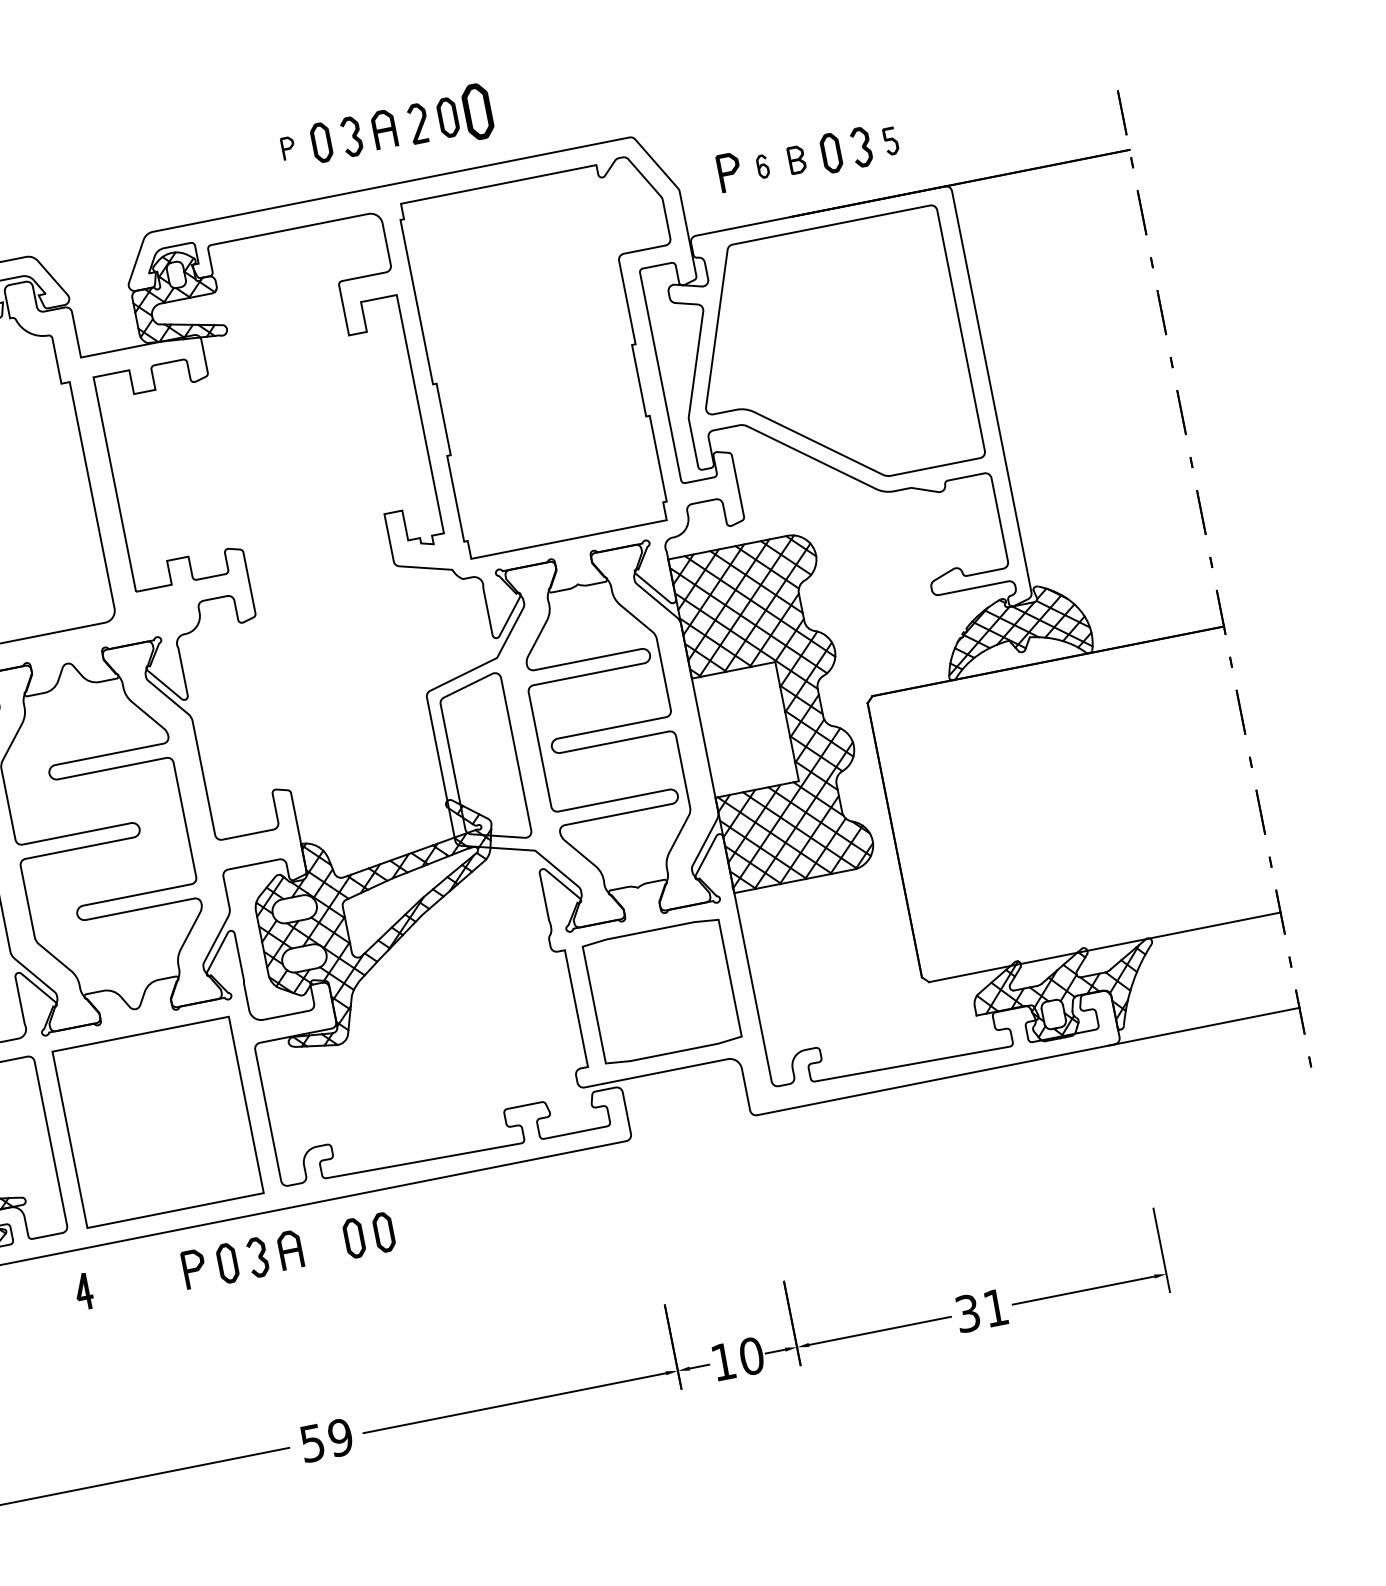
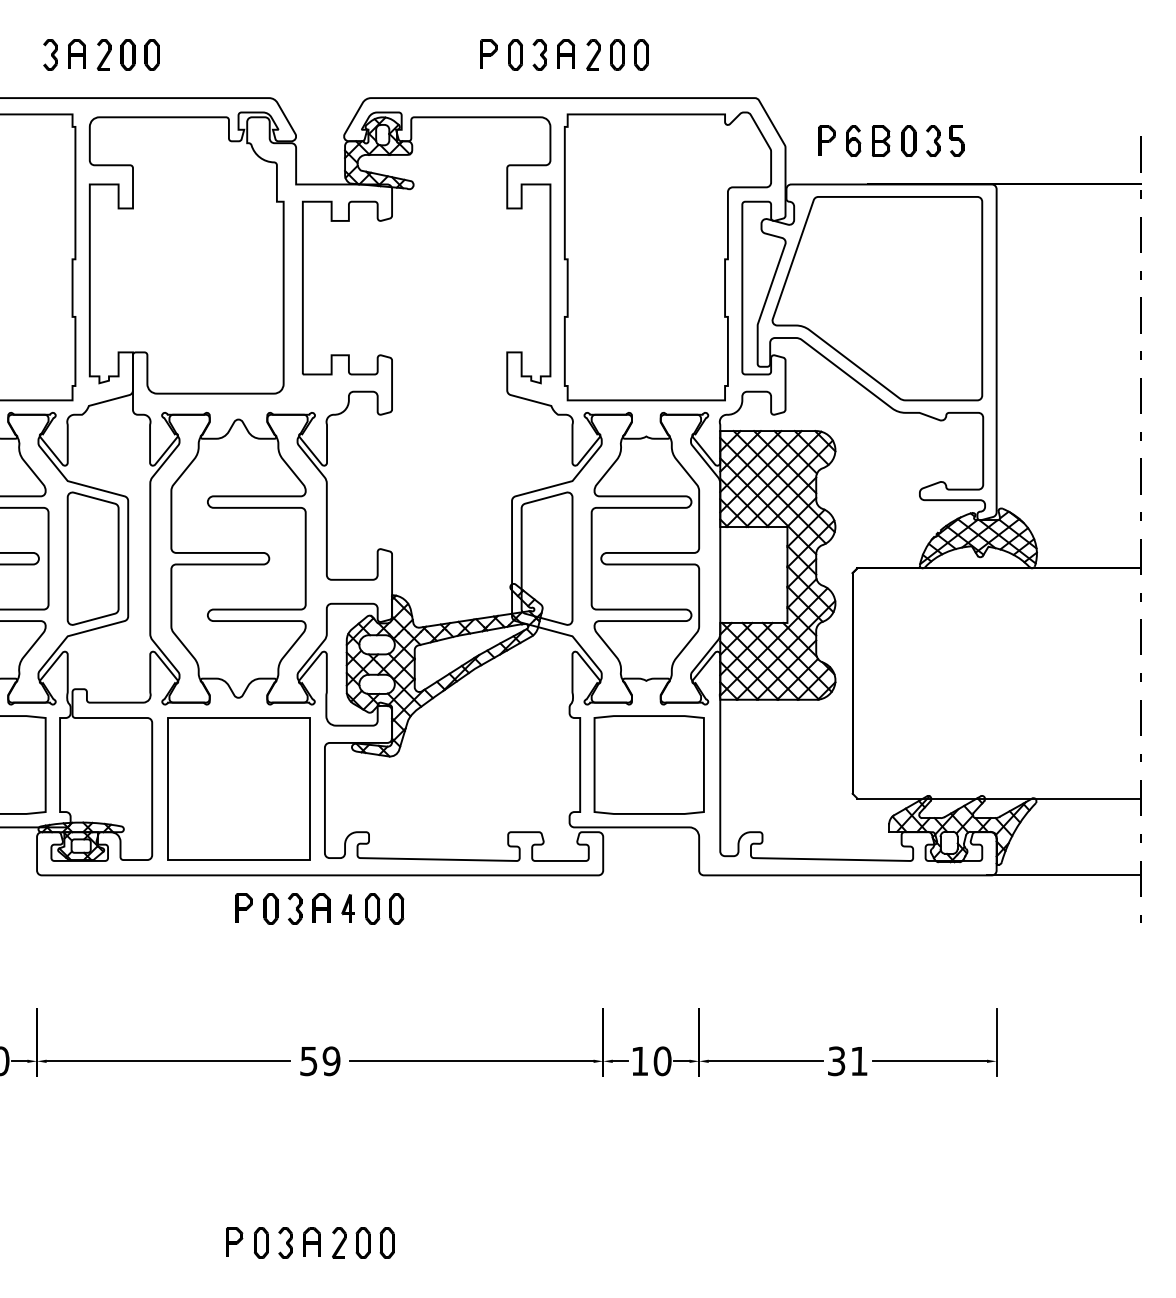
part: (477, 111) -> (641, 54), size x0.71
part: (890, 140) -> (956, 140), size x1.43
part: (287, 147) -> (488, 53), size x1.67
part: (797, 159) -> (881, 140), size x1.43
part: (762, 165) -> (853, 140), size x1.67
part: (83, 1291) -> (347, 908), moved

